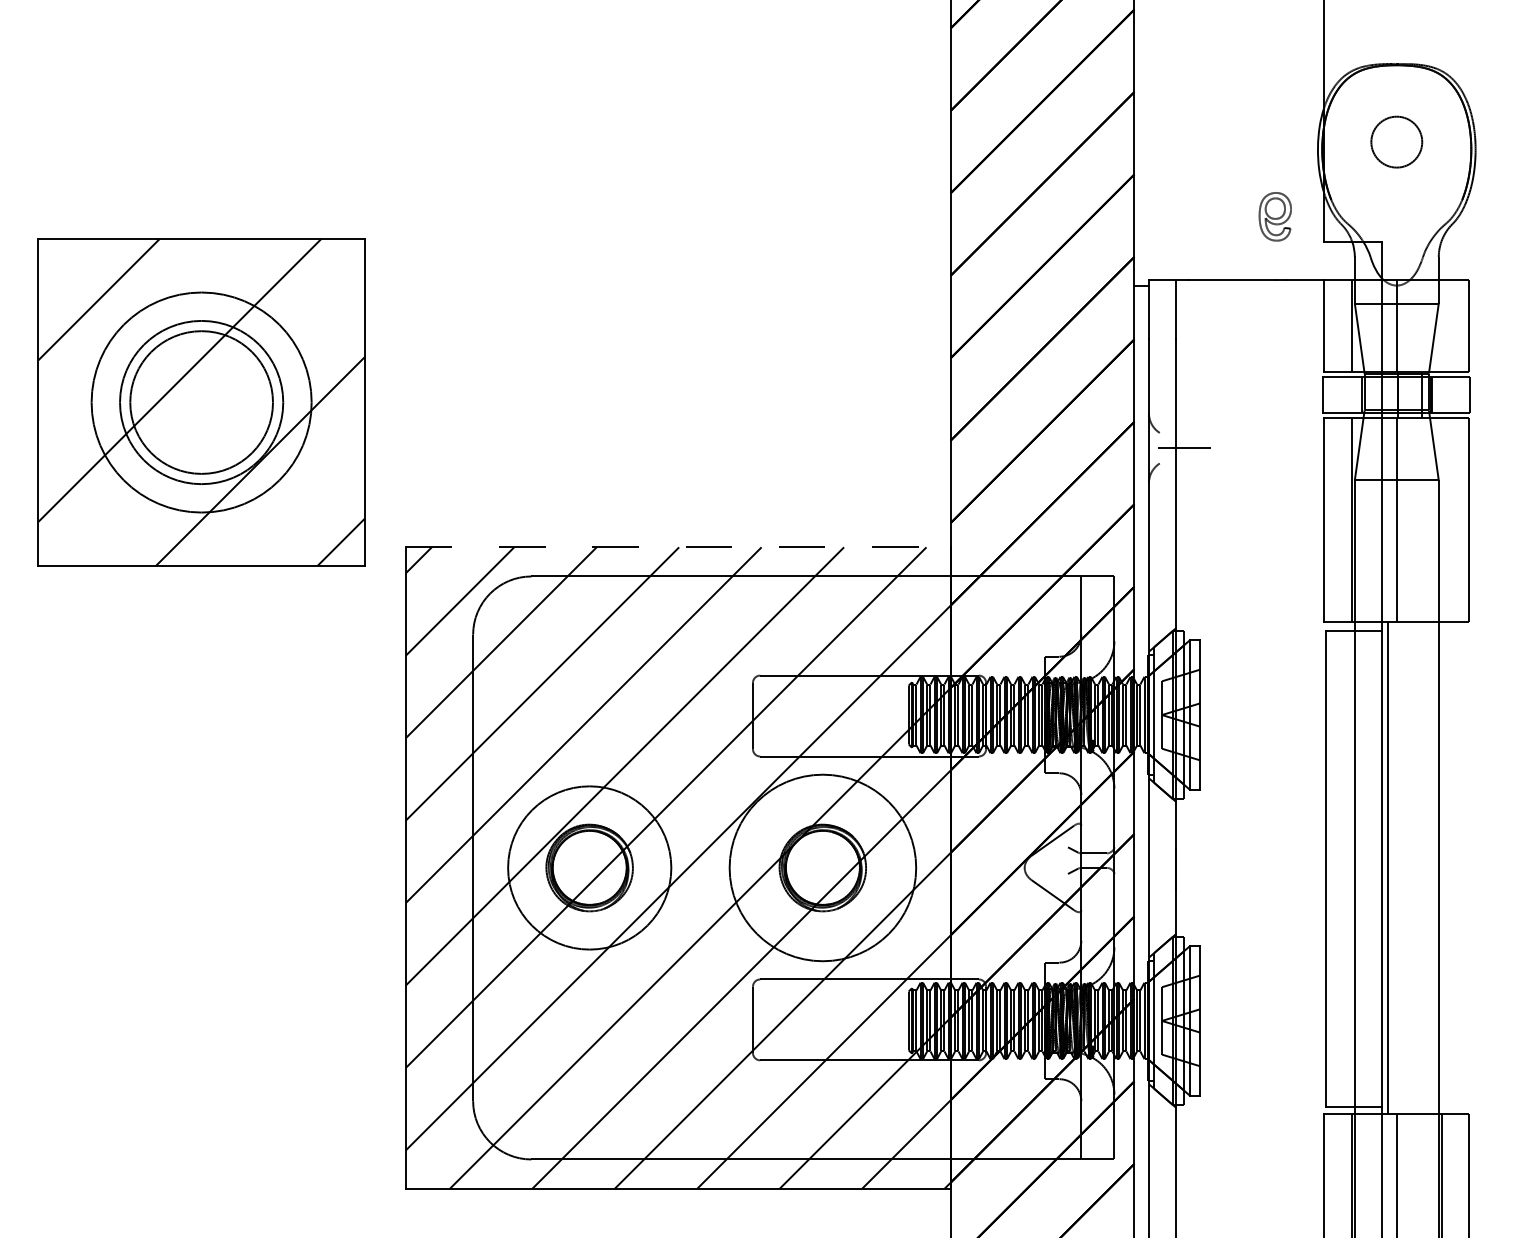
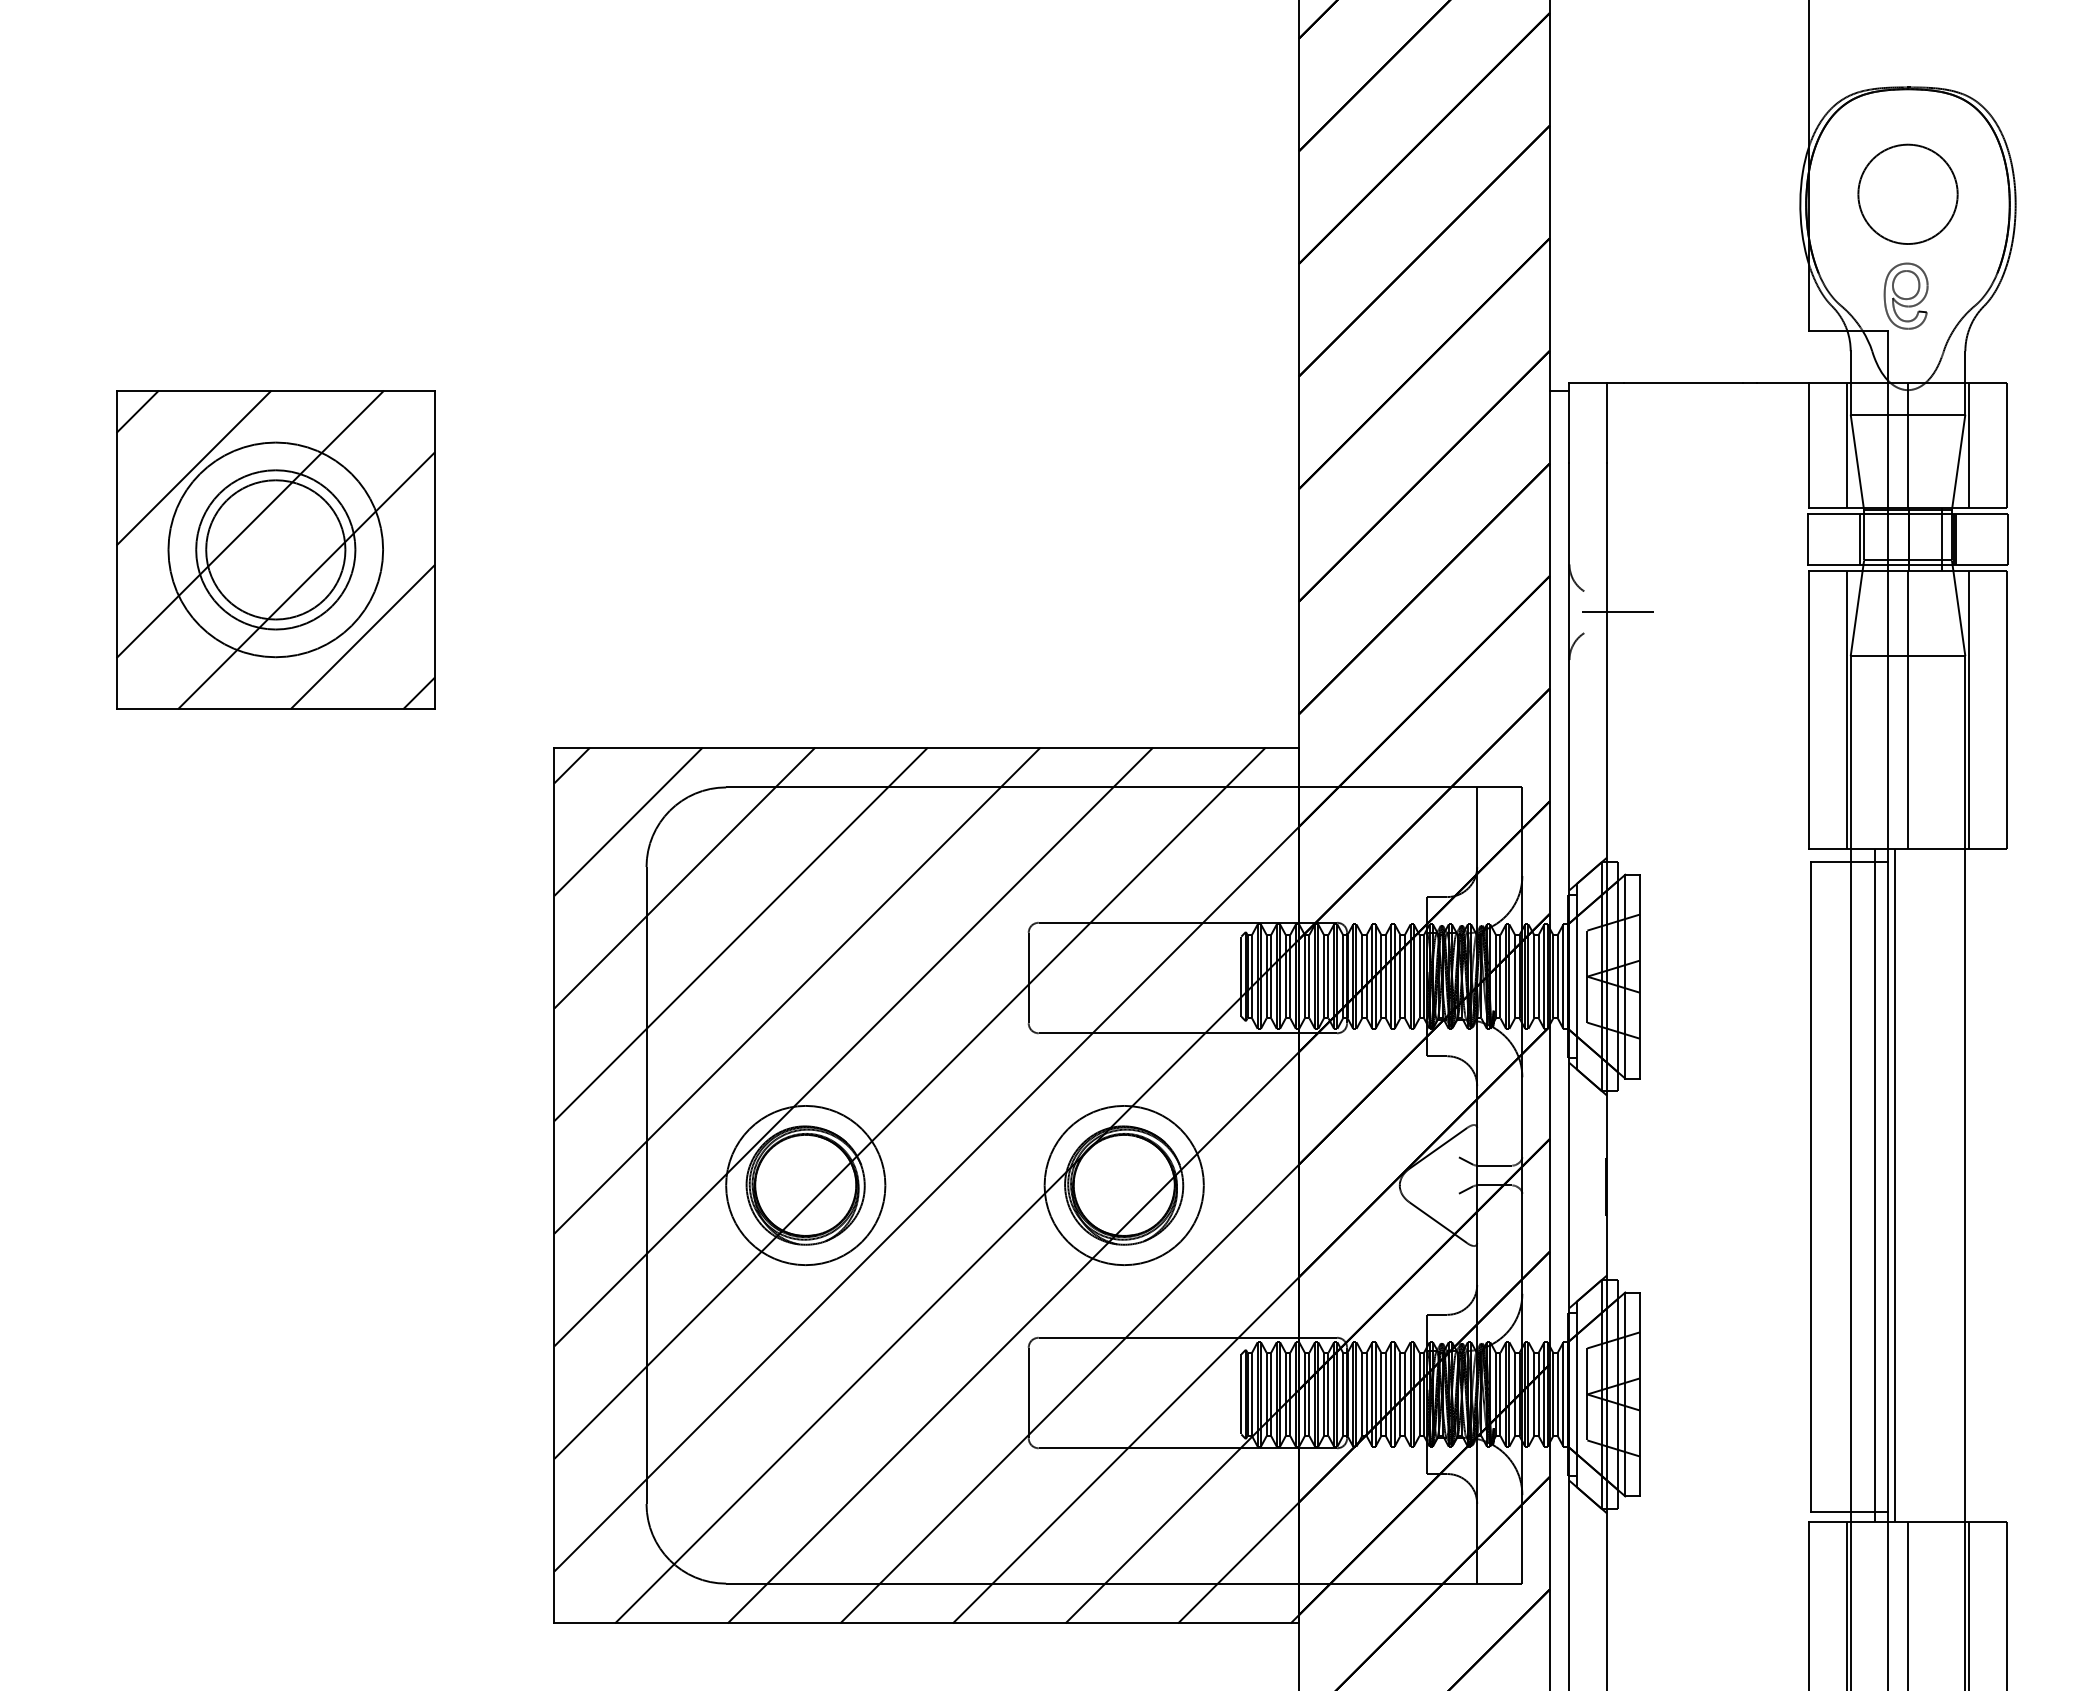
circle: (1396, 141) -> (1907, 193), size x1.43
part: (1274, 216) -> (1905, 295), moved
line: (1441, 326) -> (1969, 445), added
part: (201, 402) -> (275, 549), size x0.71
line: (1441, 520) -> (1969, 710), added
line: (678, 547) -> (927, 747), dashed -> solid
circle: (589, 867) -> (805, 1185), size x0.71
circle: (822, 867) -> (1123, 1185), size x0.62
line: (1372, 867) -> (1874, 1185), added

